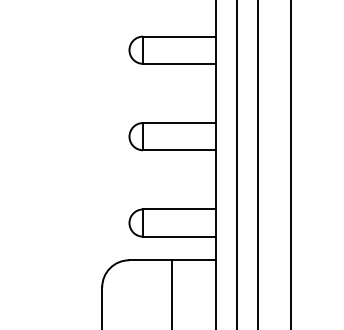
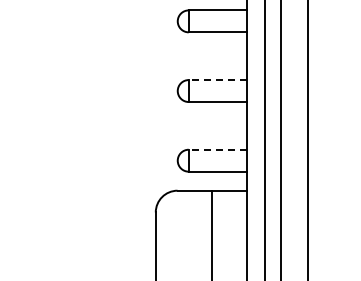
line: (178, 123) -> (217, 80), solid -> dashed
line: (178, 209) -> (217, 149), solid -> dashed

